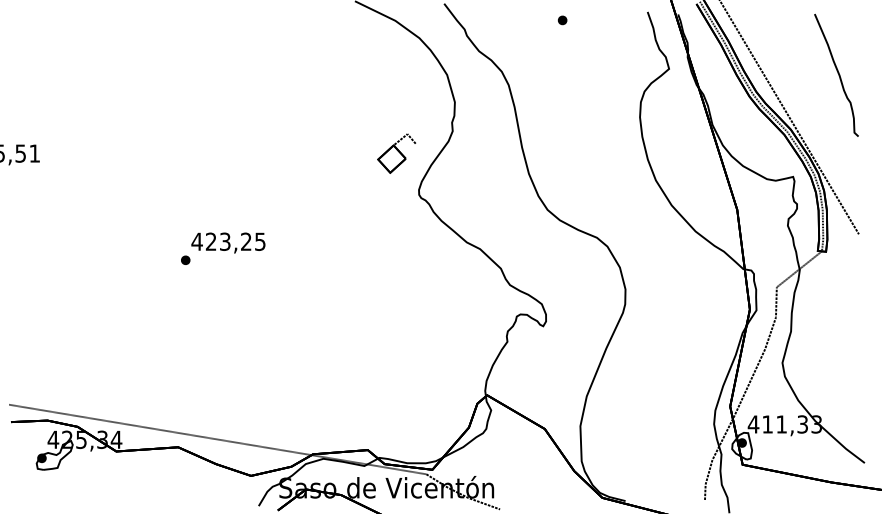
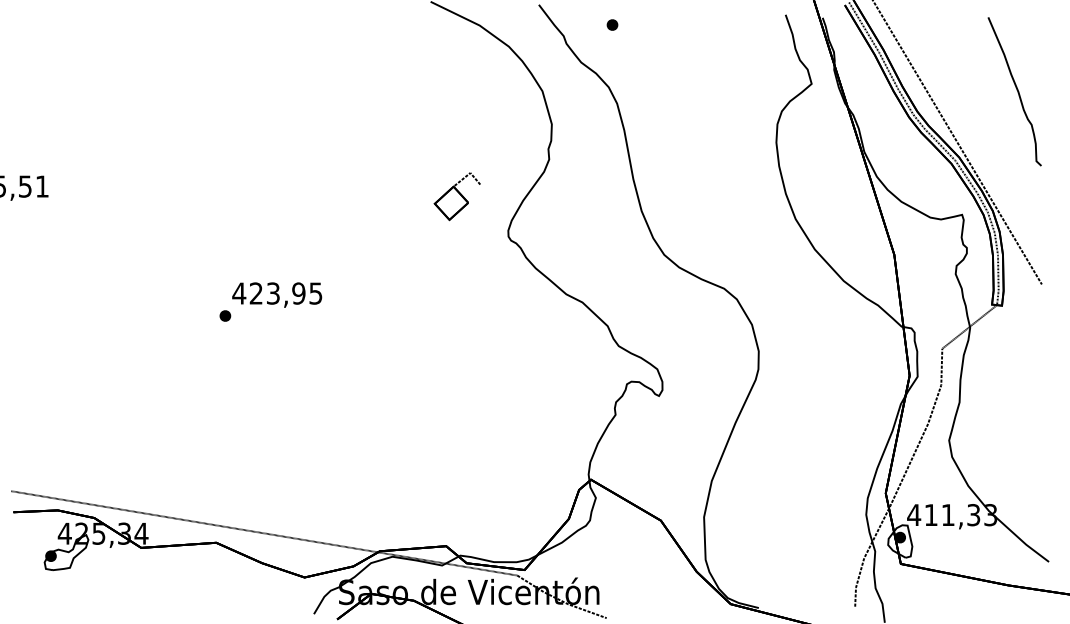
part: (562, 19) -> (612, 24), moved
part: (396, 153) -> (456, 196), moved
text: (246, 241) -> (298, 293), 423,25 -> 423,95

